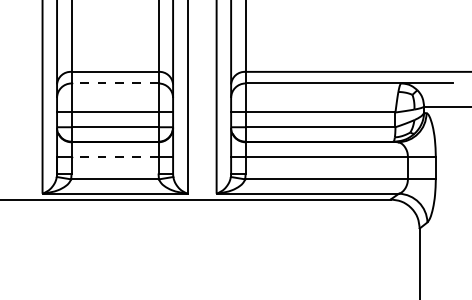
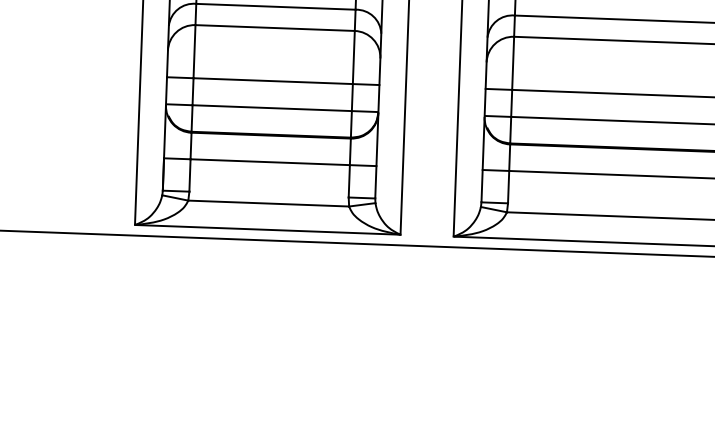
line: (115, 83) -> (275, 28), dashed -> solid
line: (115, 156) -> (271, 161), dashed -> solid

